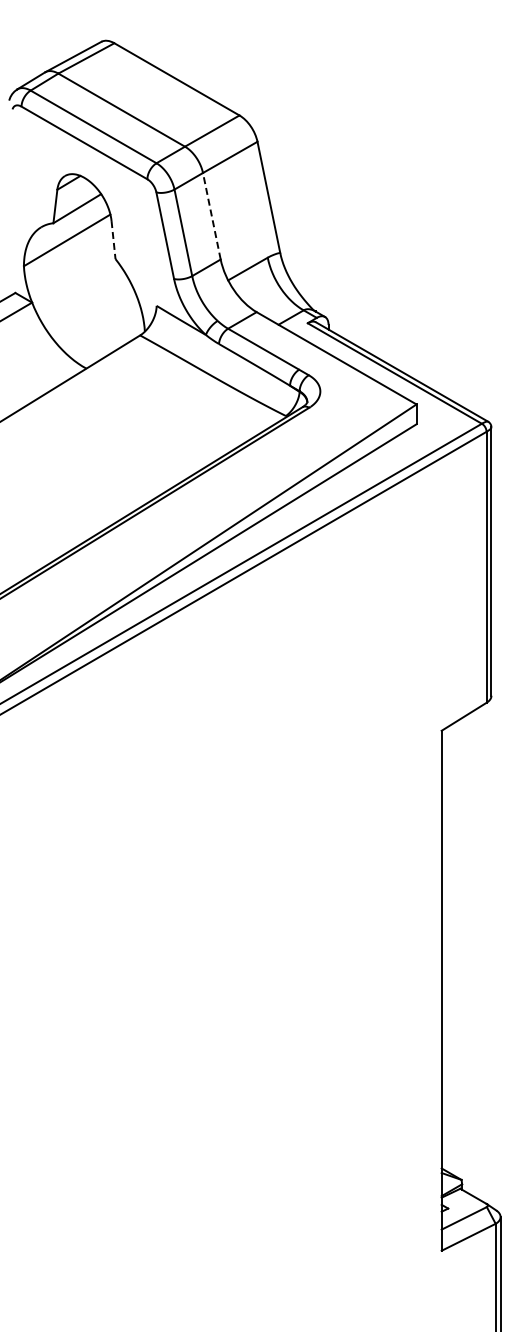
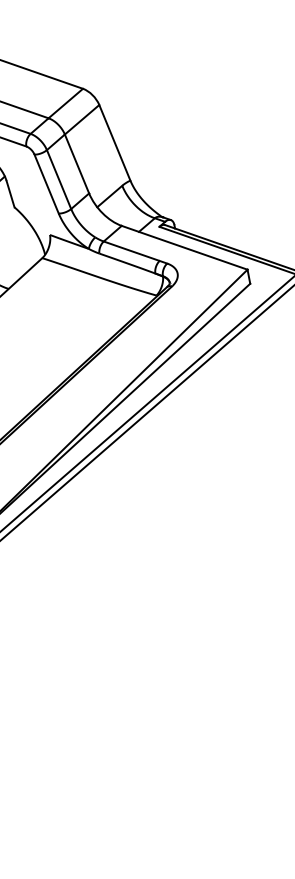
line: (211, 215) -> (76, 163), dashed -> solid
line: (113, 240) -> (10, 194), dashed -> solid

